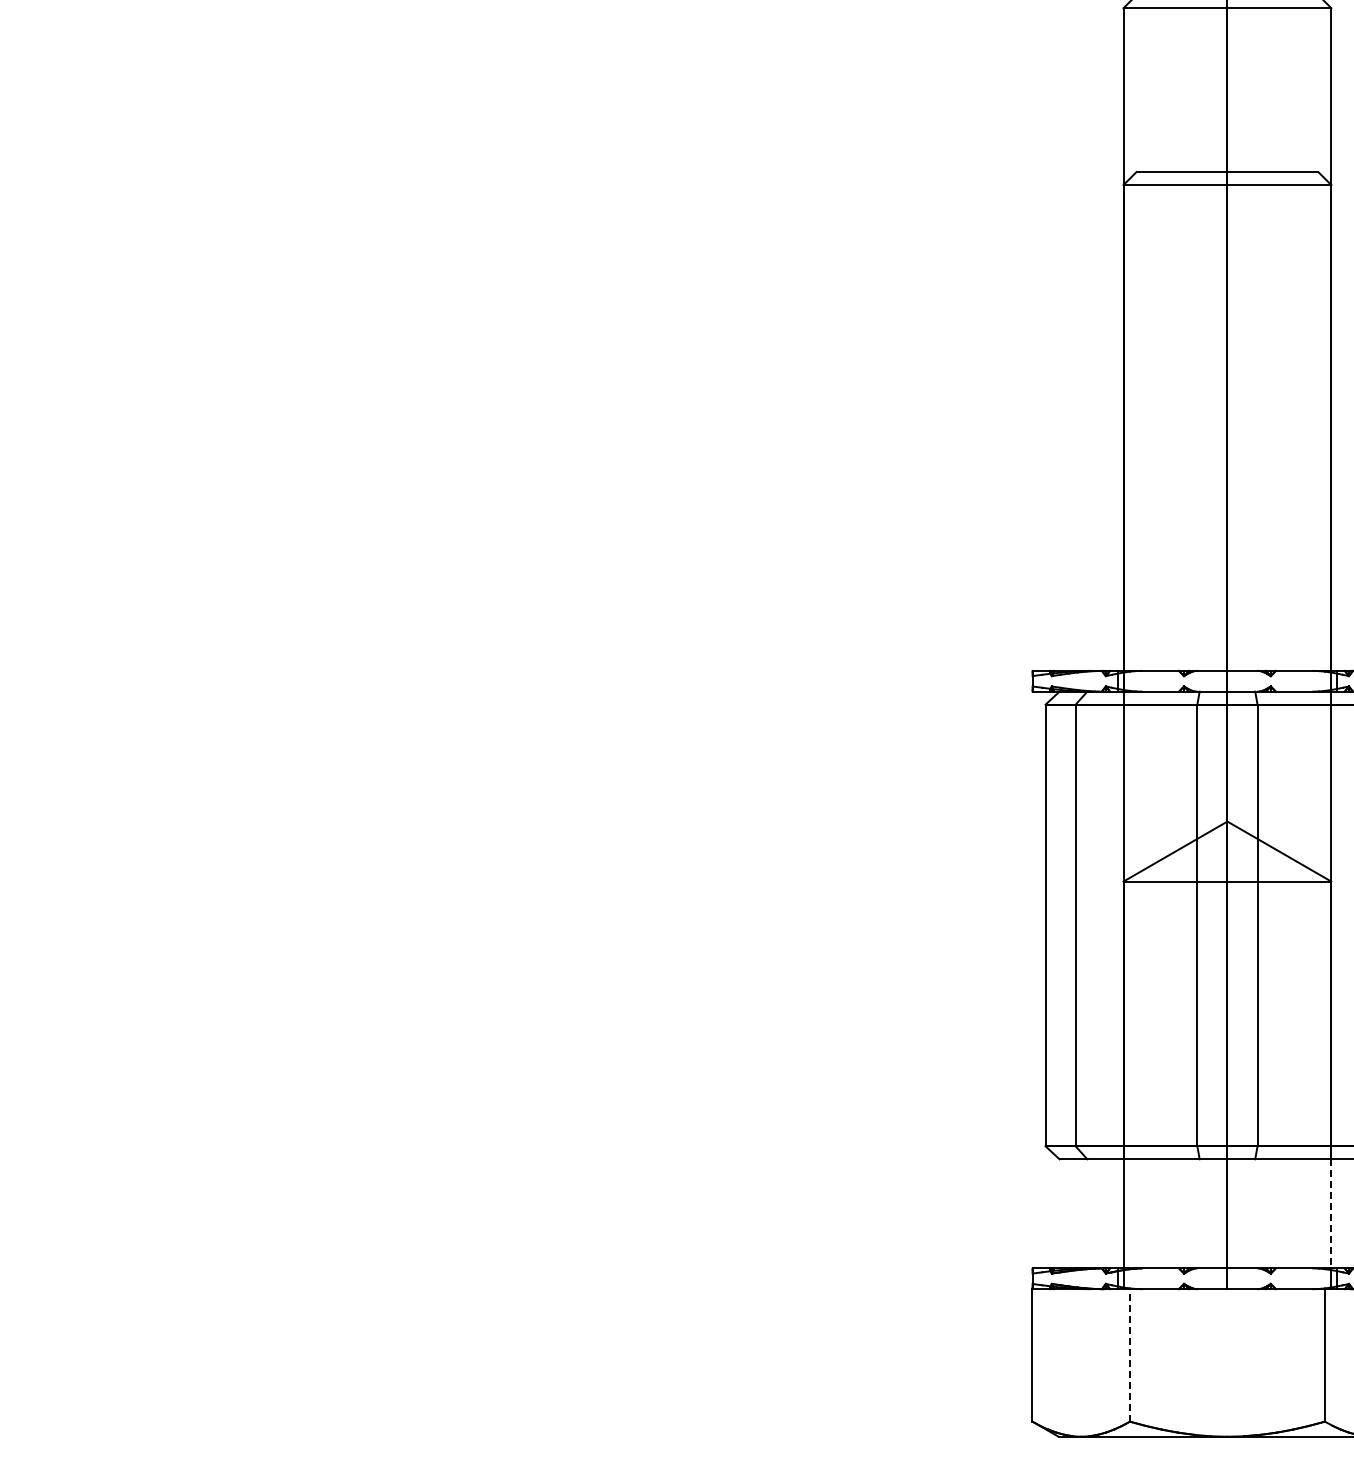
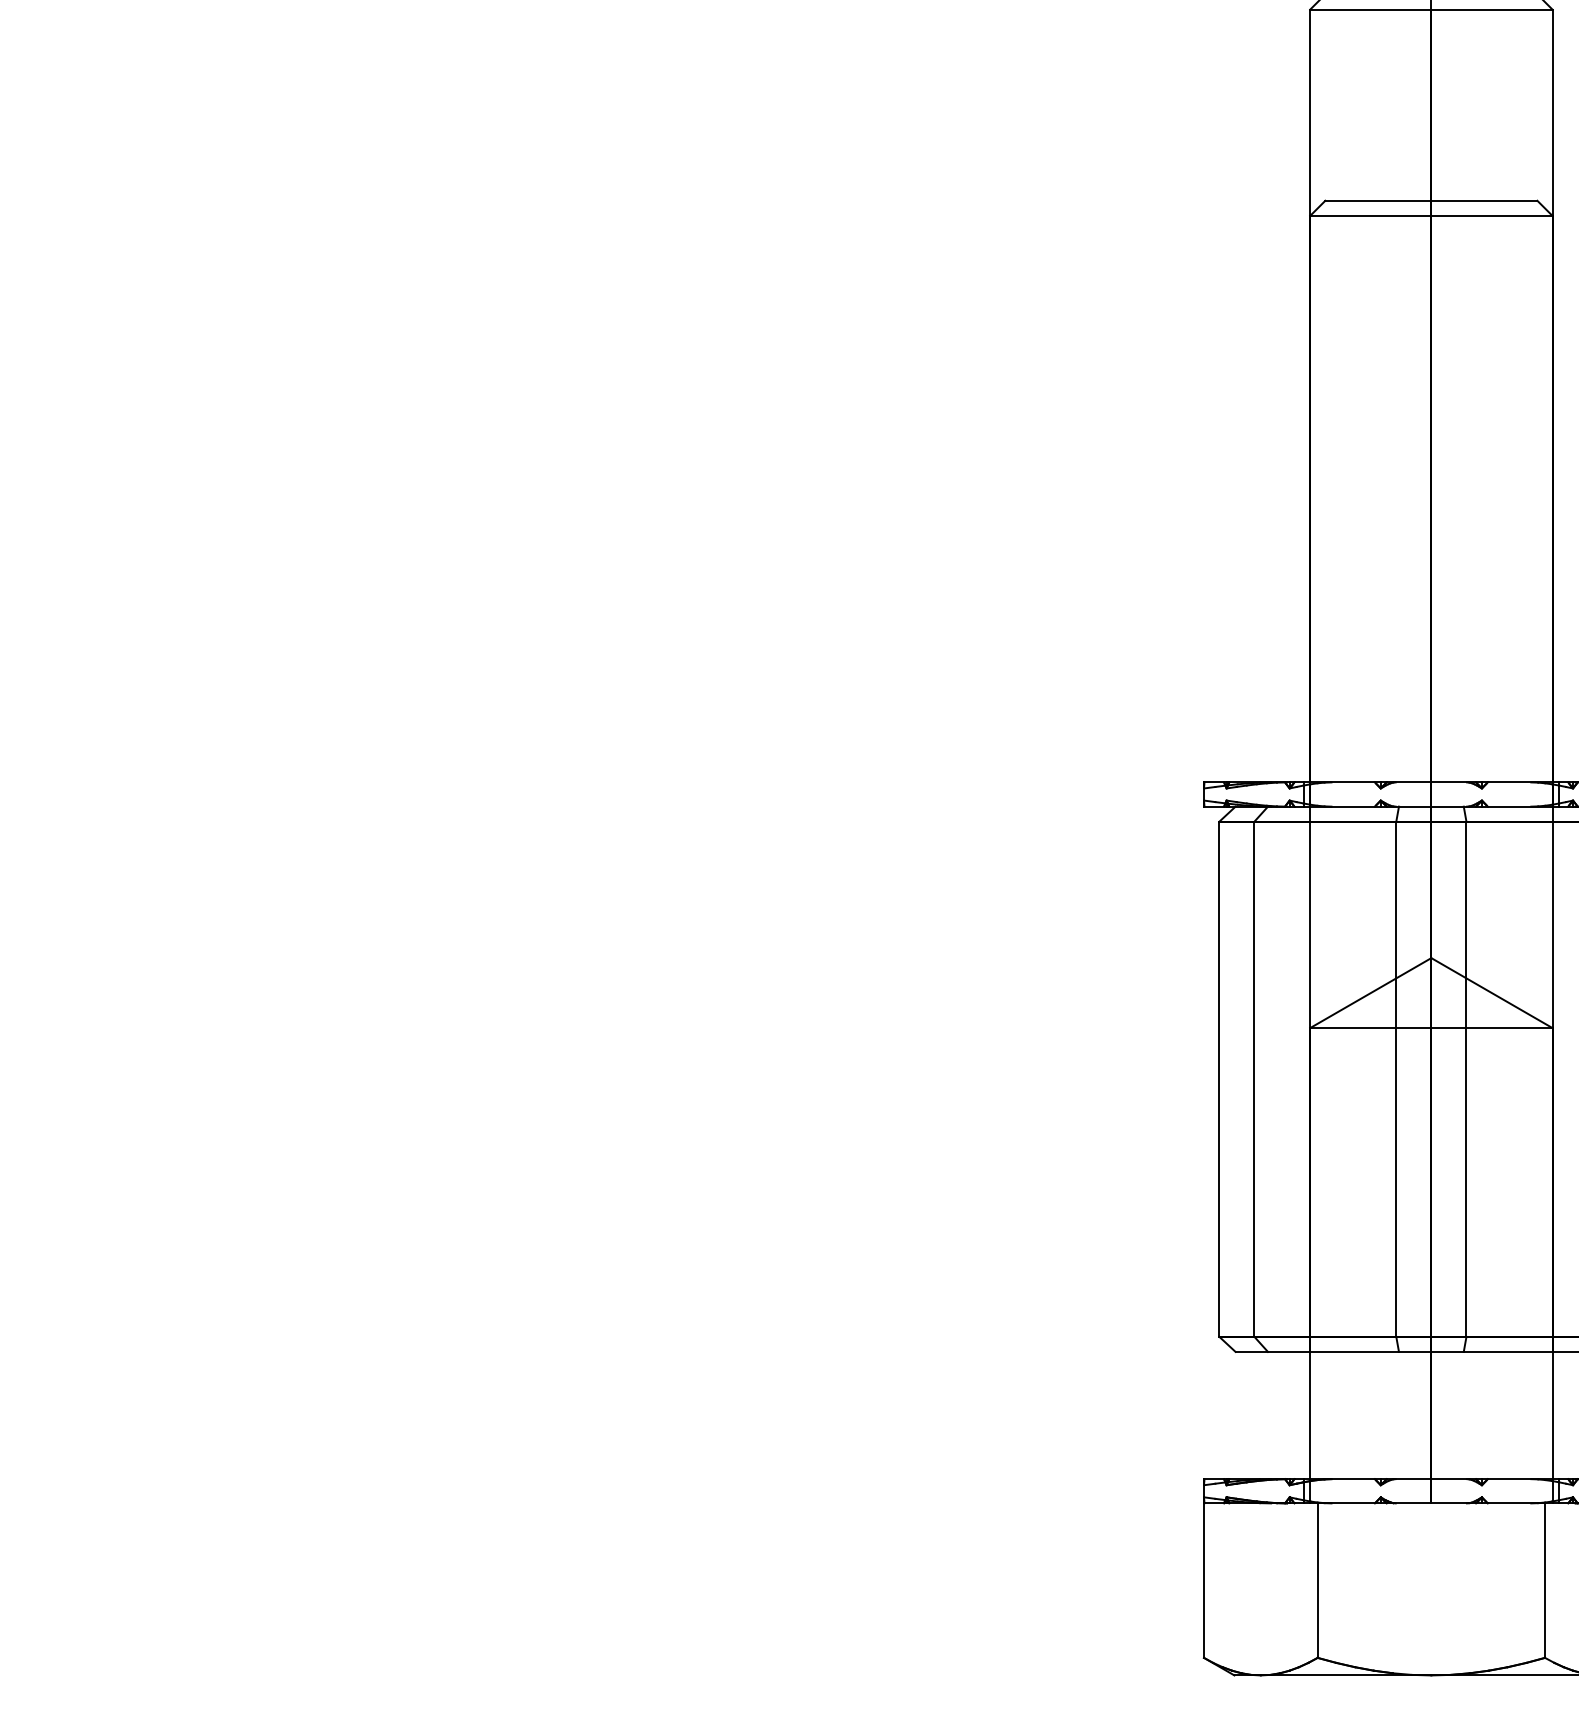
line: (1331, 1213) -> (1552, 1415), dashed -> solid
line: (1129, 1354) -> (1317, 1579), dashed -> solid

